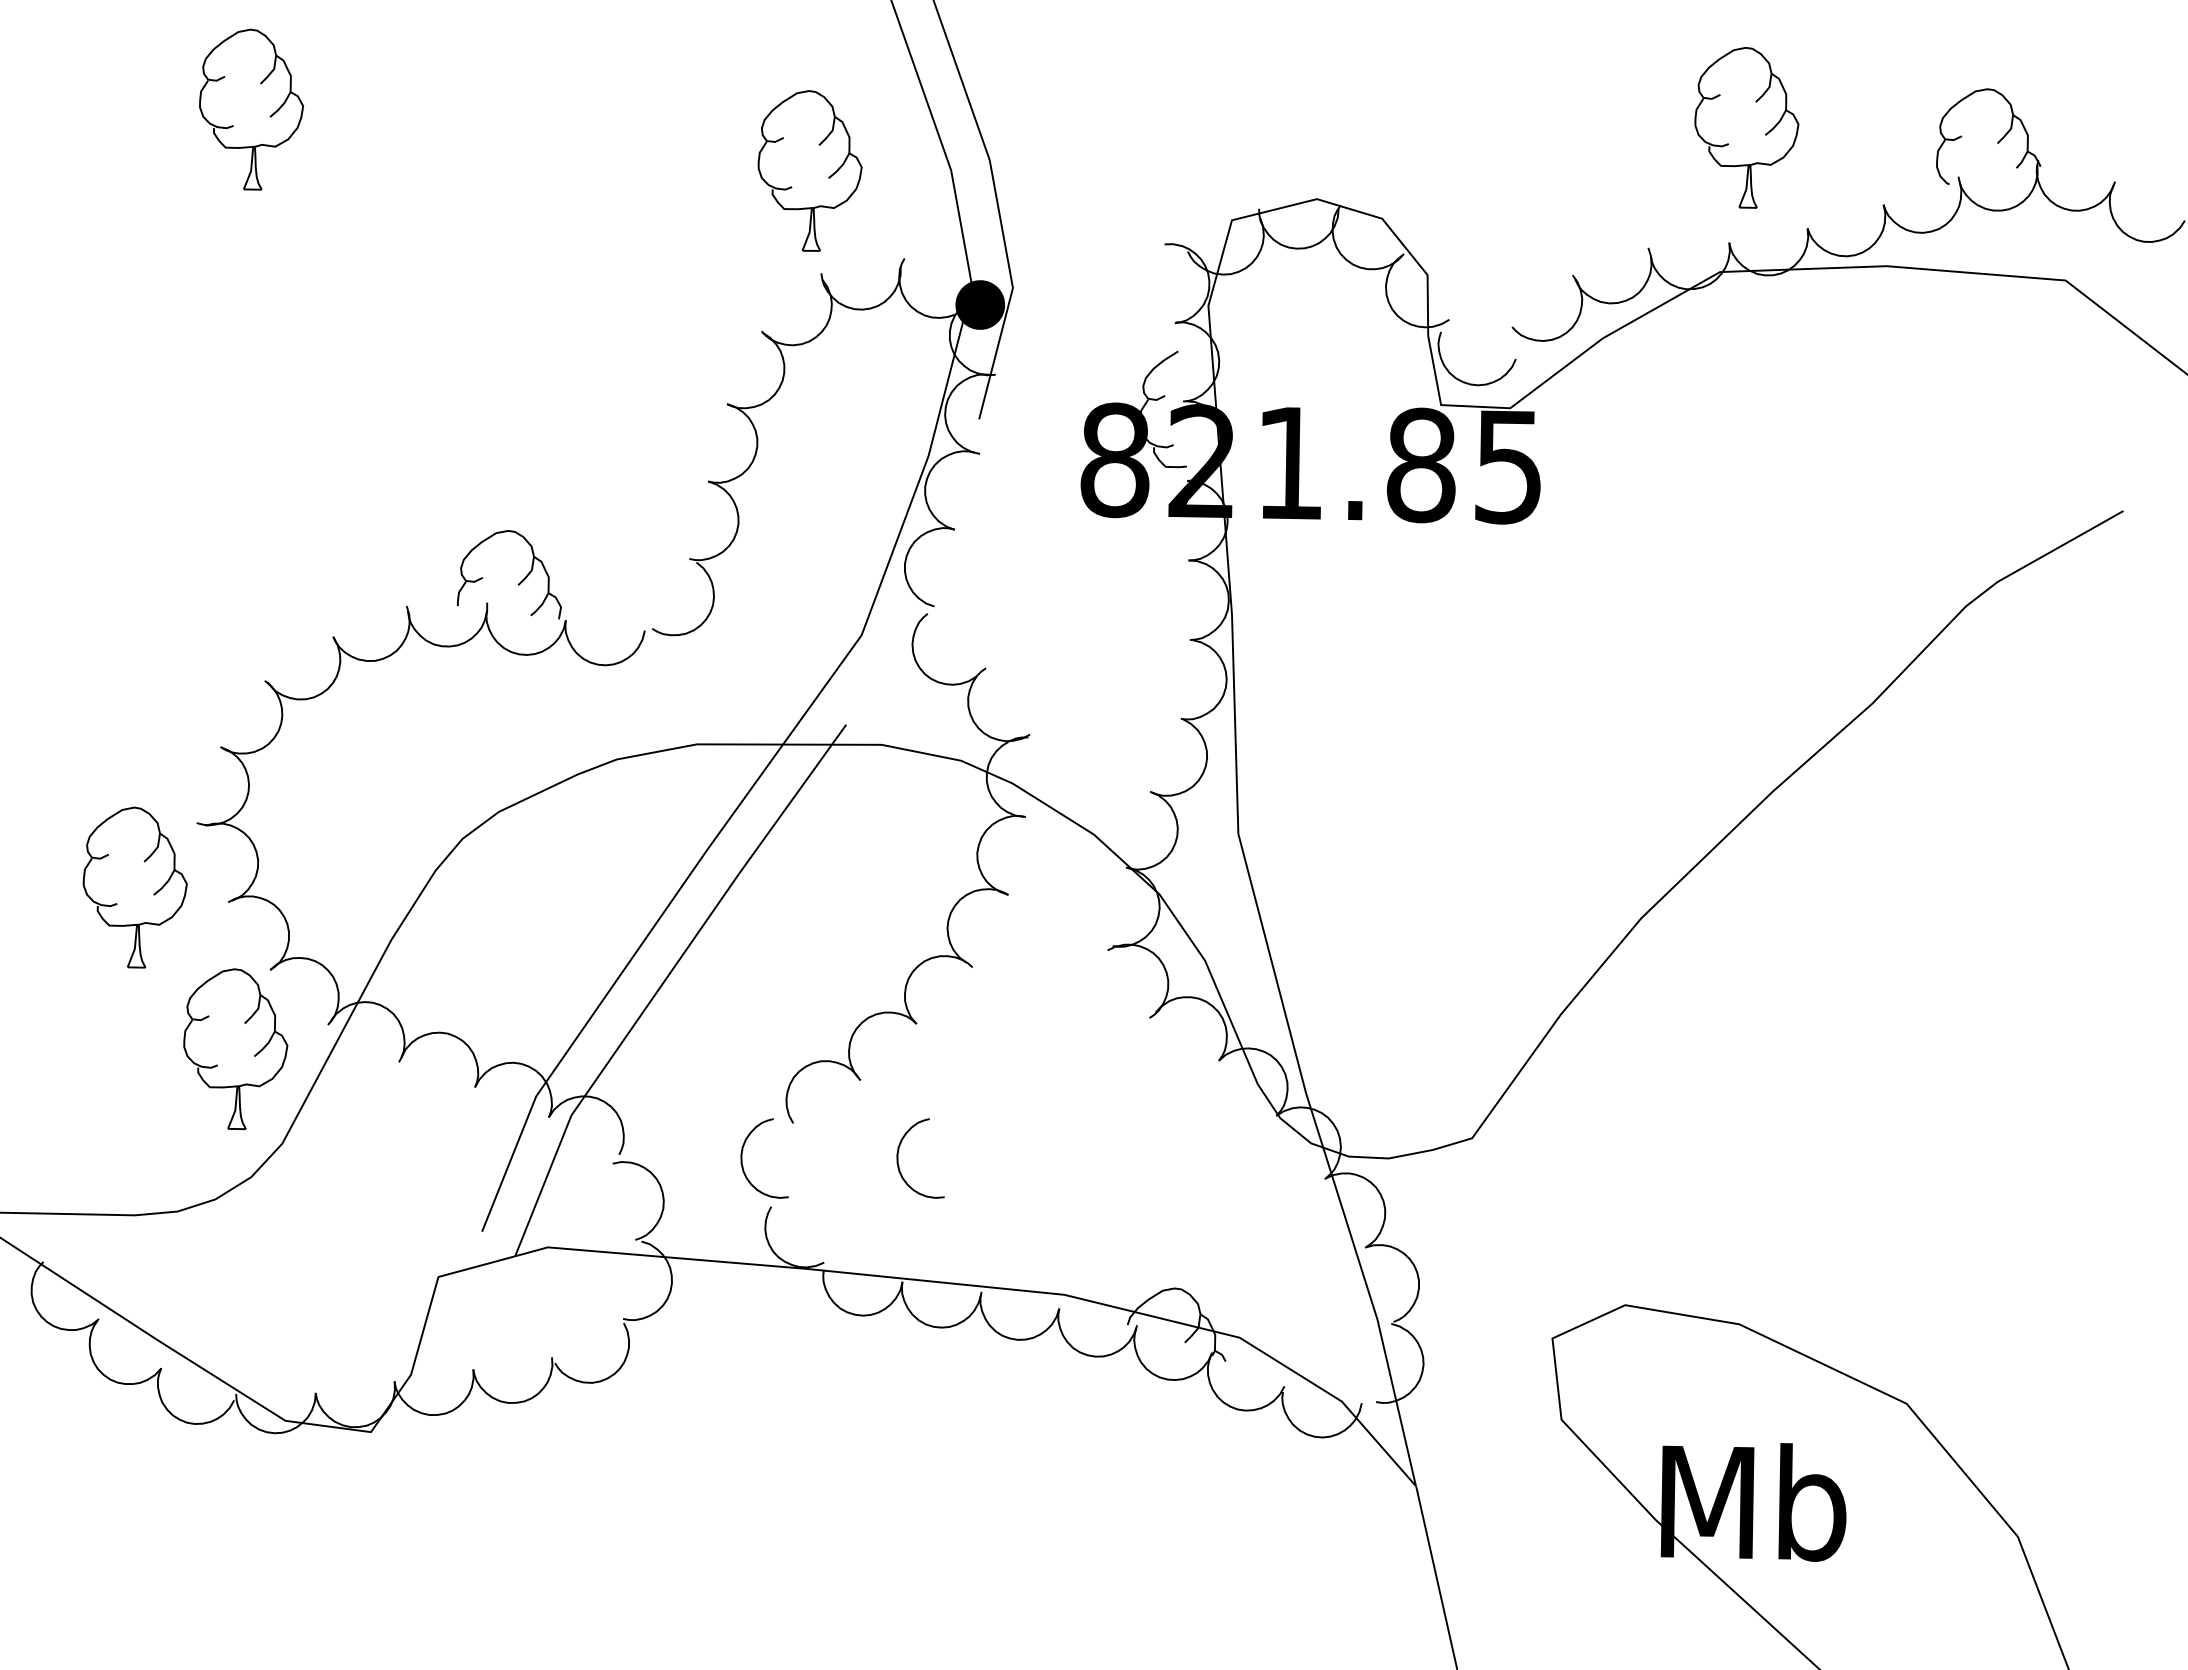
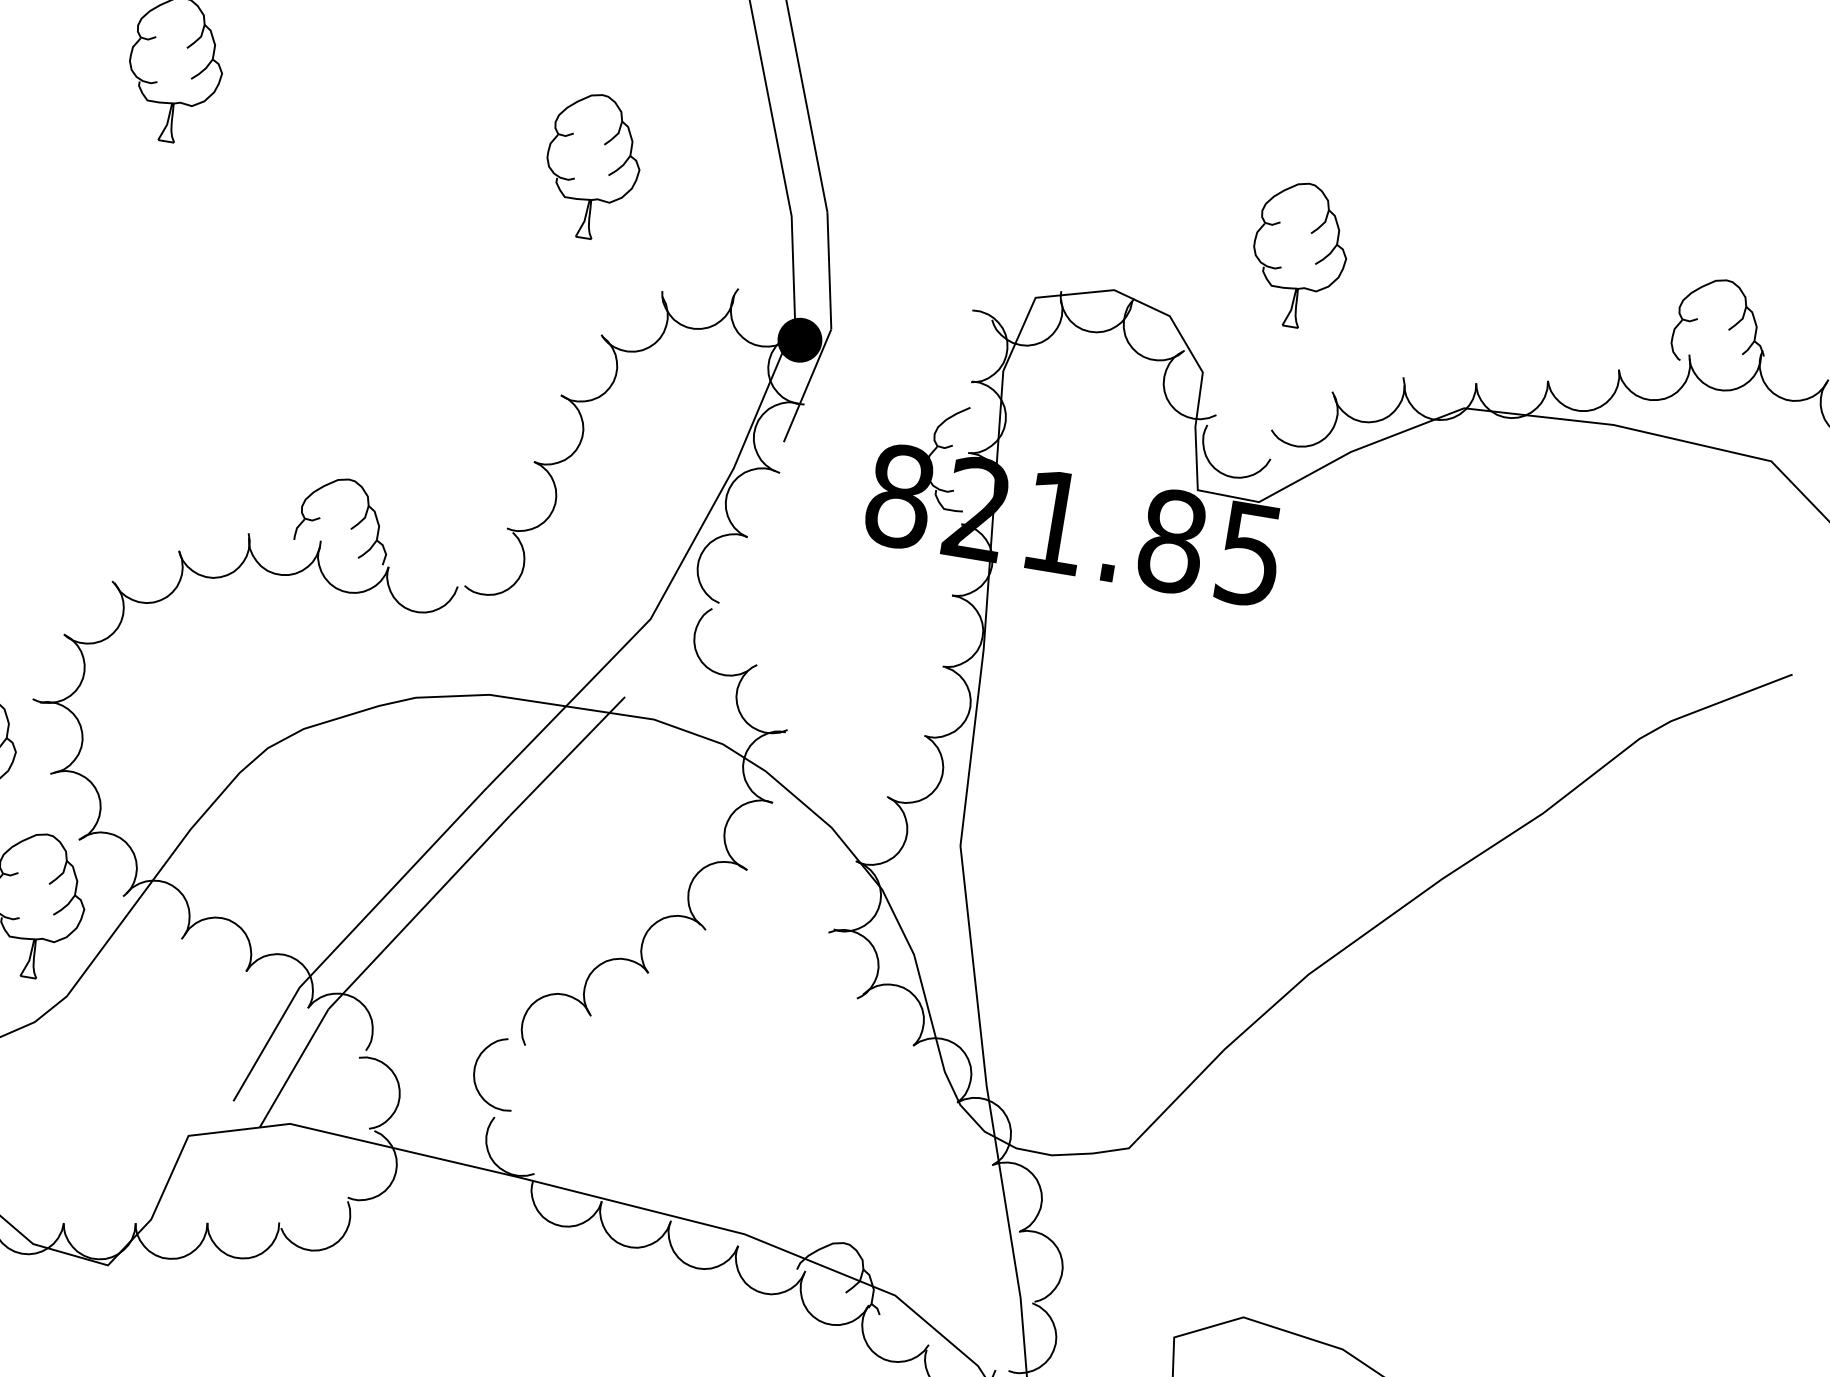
part: (1746, 127) -> (1299, 254), moved
part: (809, 170) -> (592, 166), moved
curve: (898, 1158) -> (614, 1090), removed

